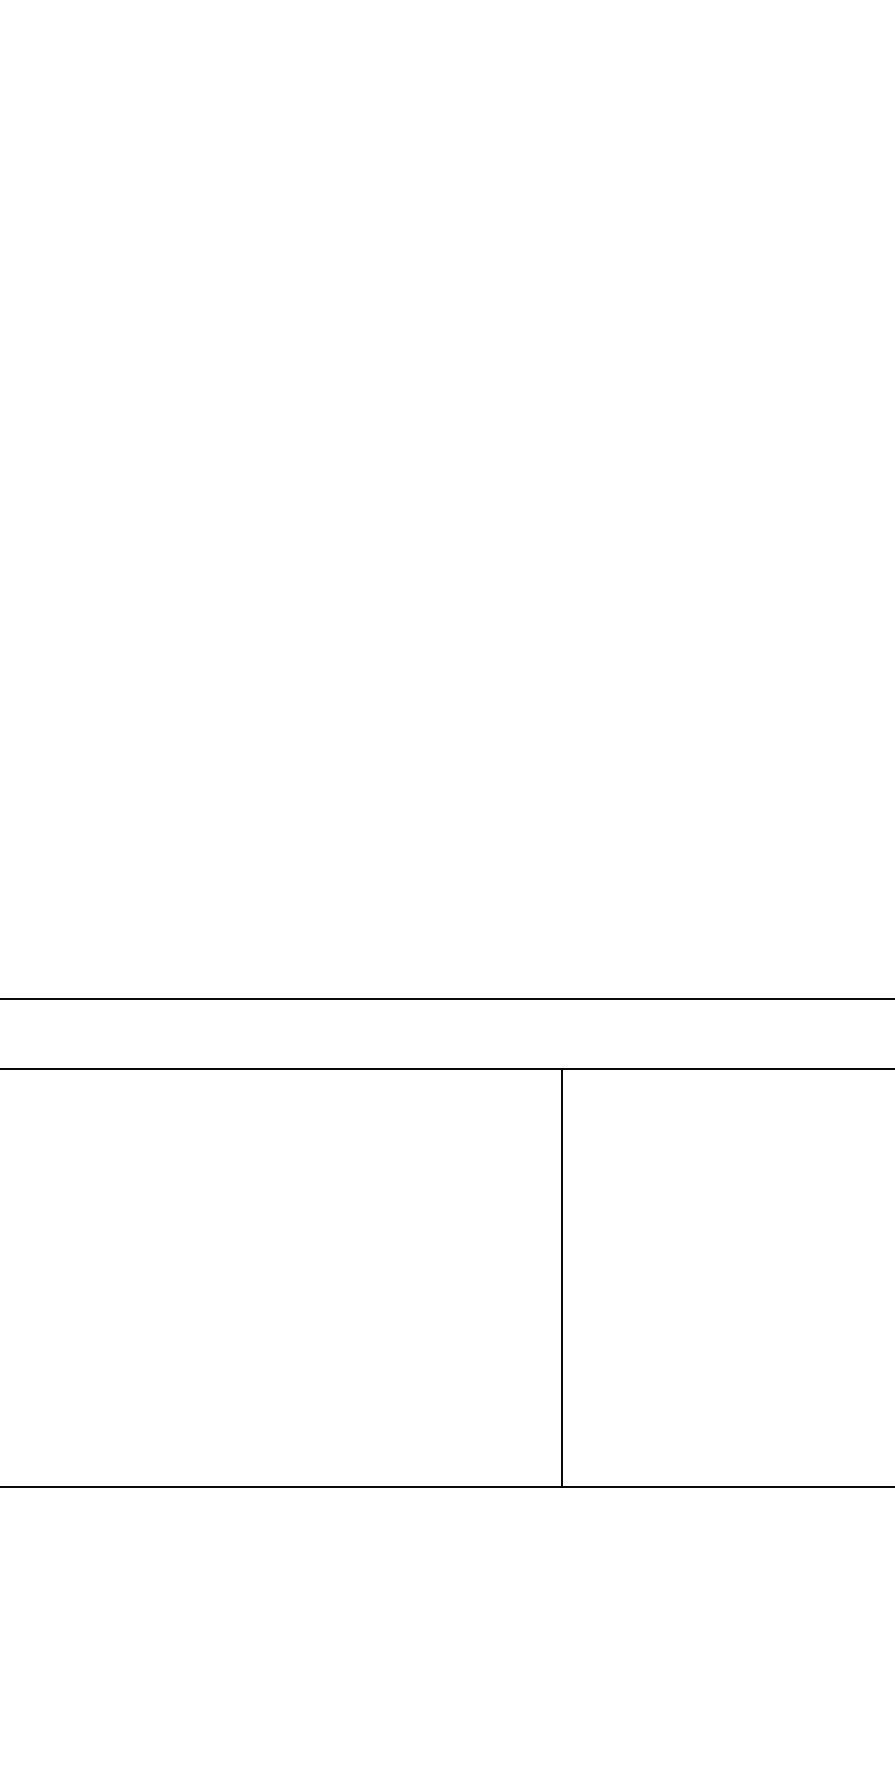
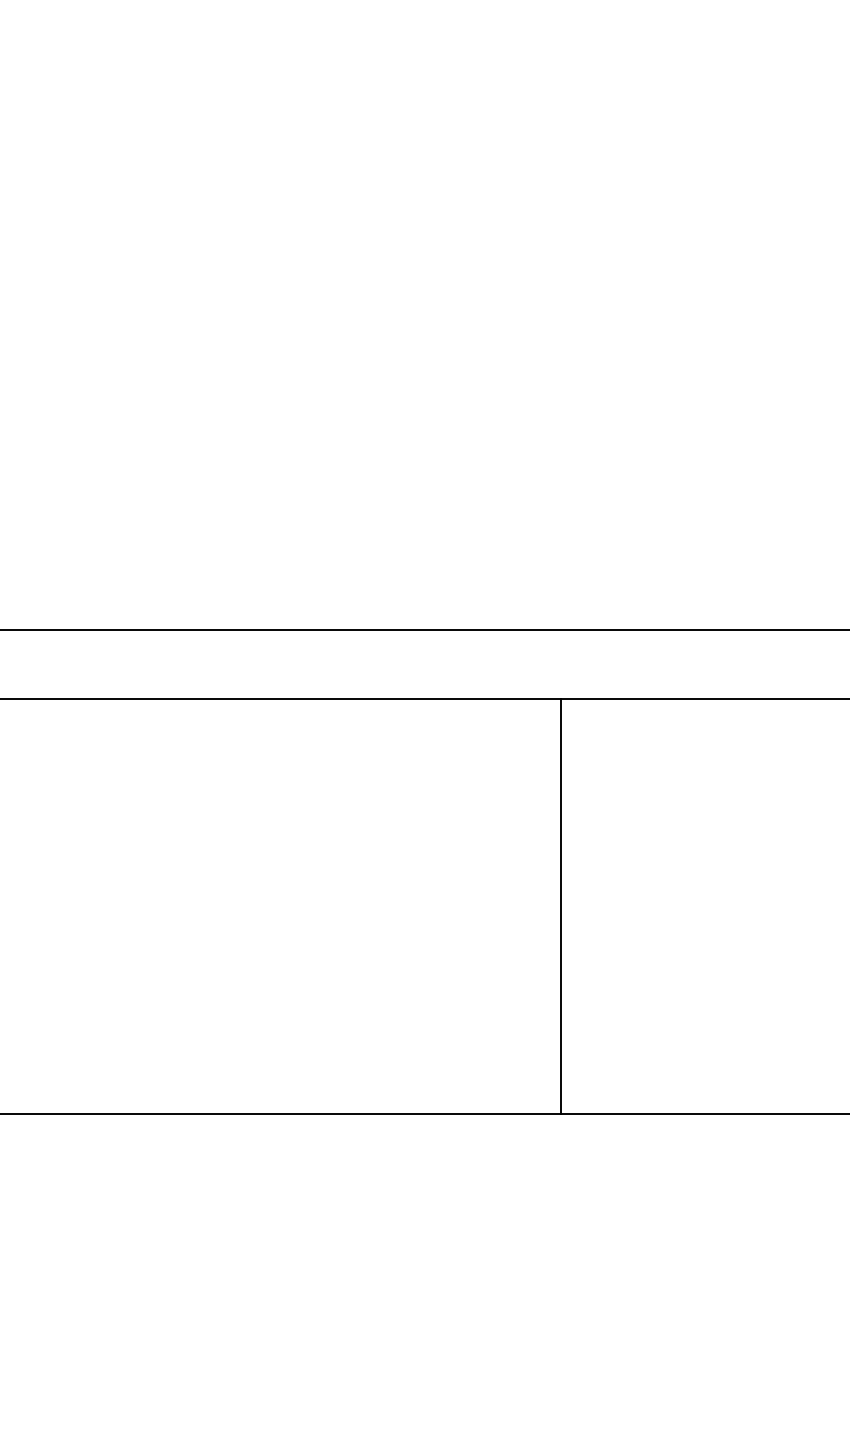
line: (562, 1277) -> (561, 905), moved

